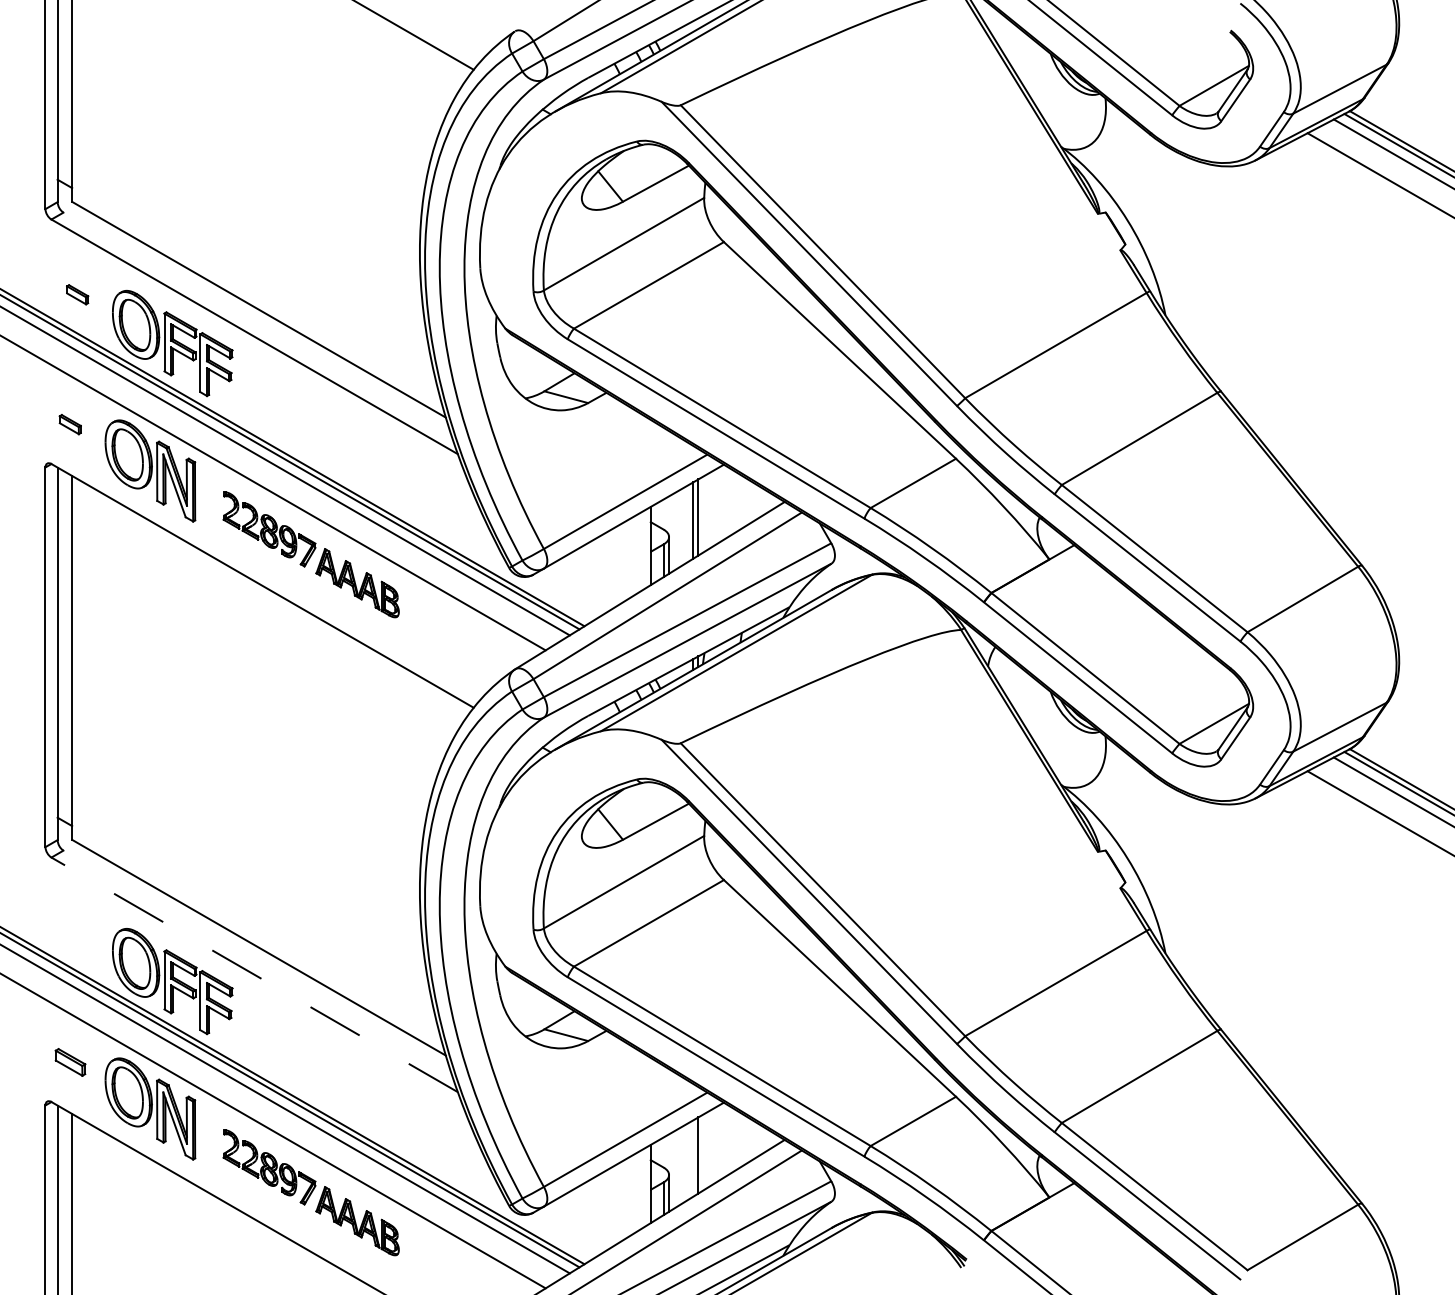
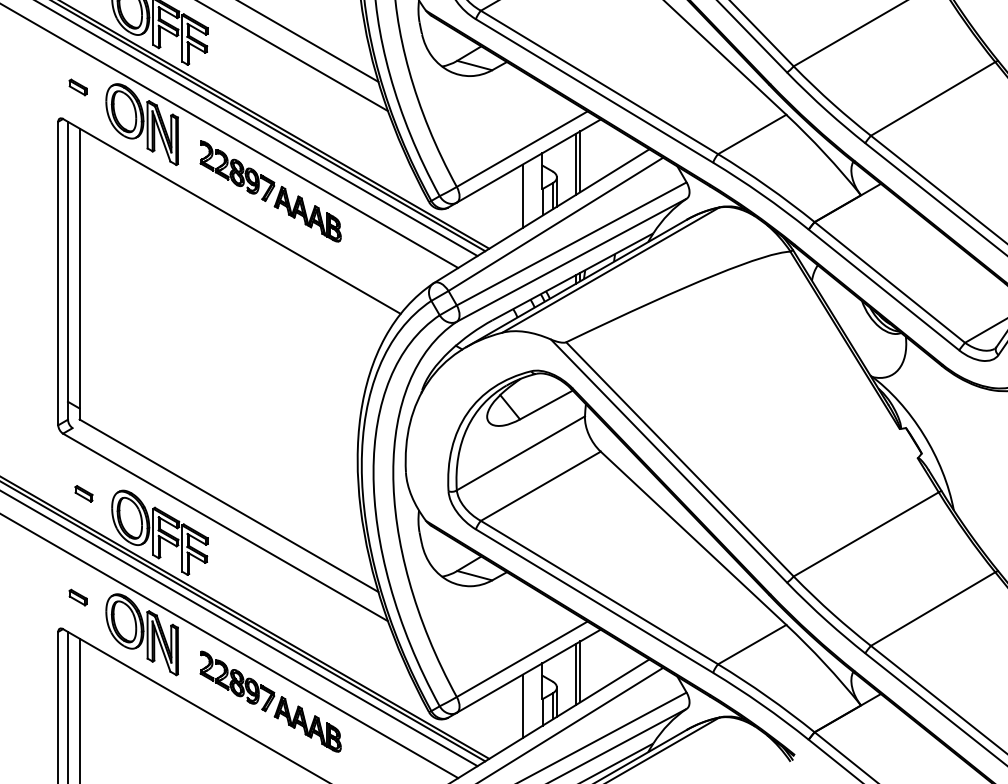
line: (626, 560) -> (522, 196), added
part: (77, 932) -> (83, 493), added
line: (254, 974) -> (225, 527), dashed -> solid
part: (69, 1062) -> (77, 597), size x0.71
line: (693, 1158) -> (576, 674), added
line: (626, 1198) -> (522, 706), added

